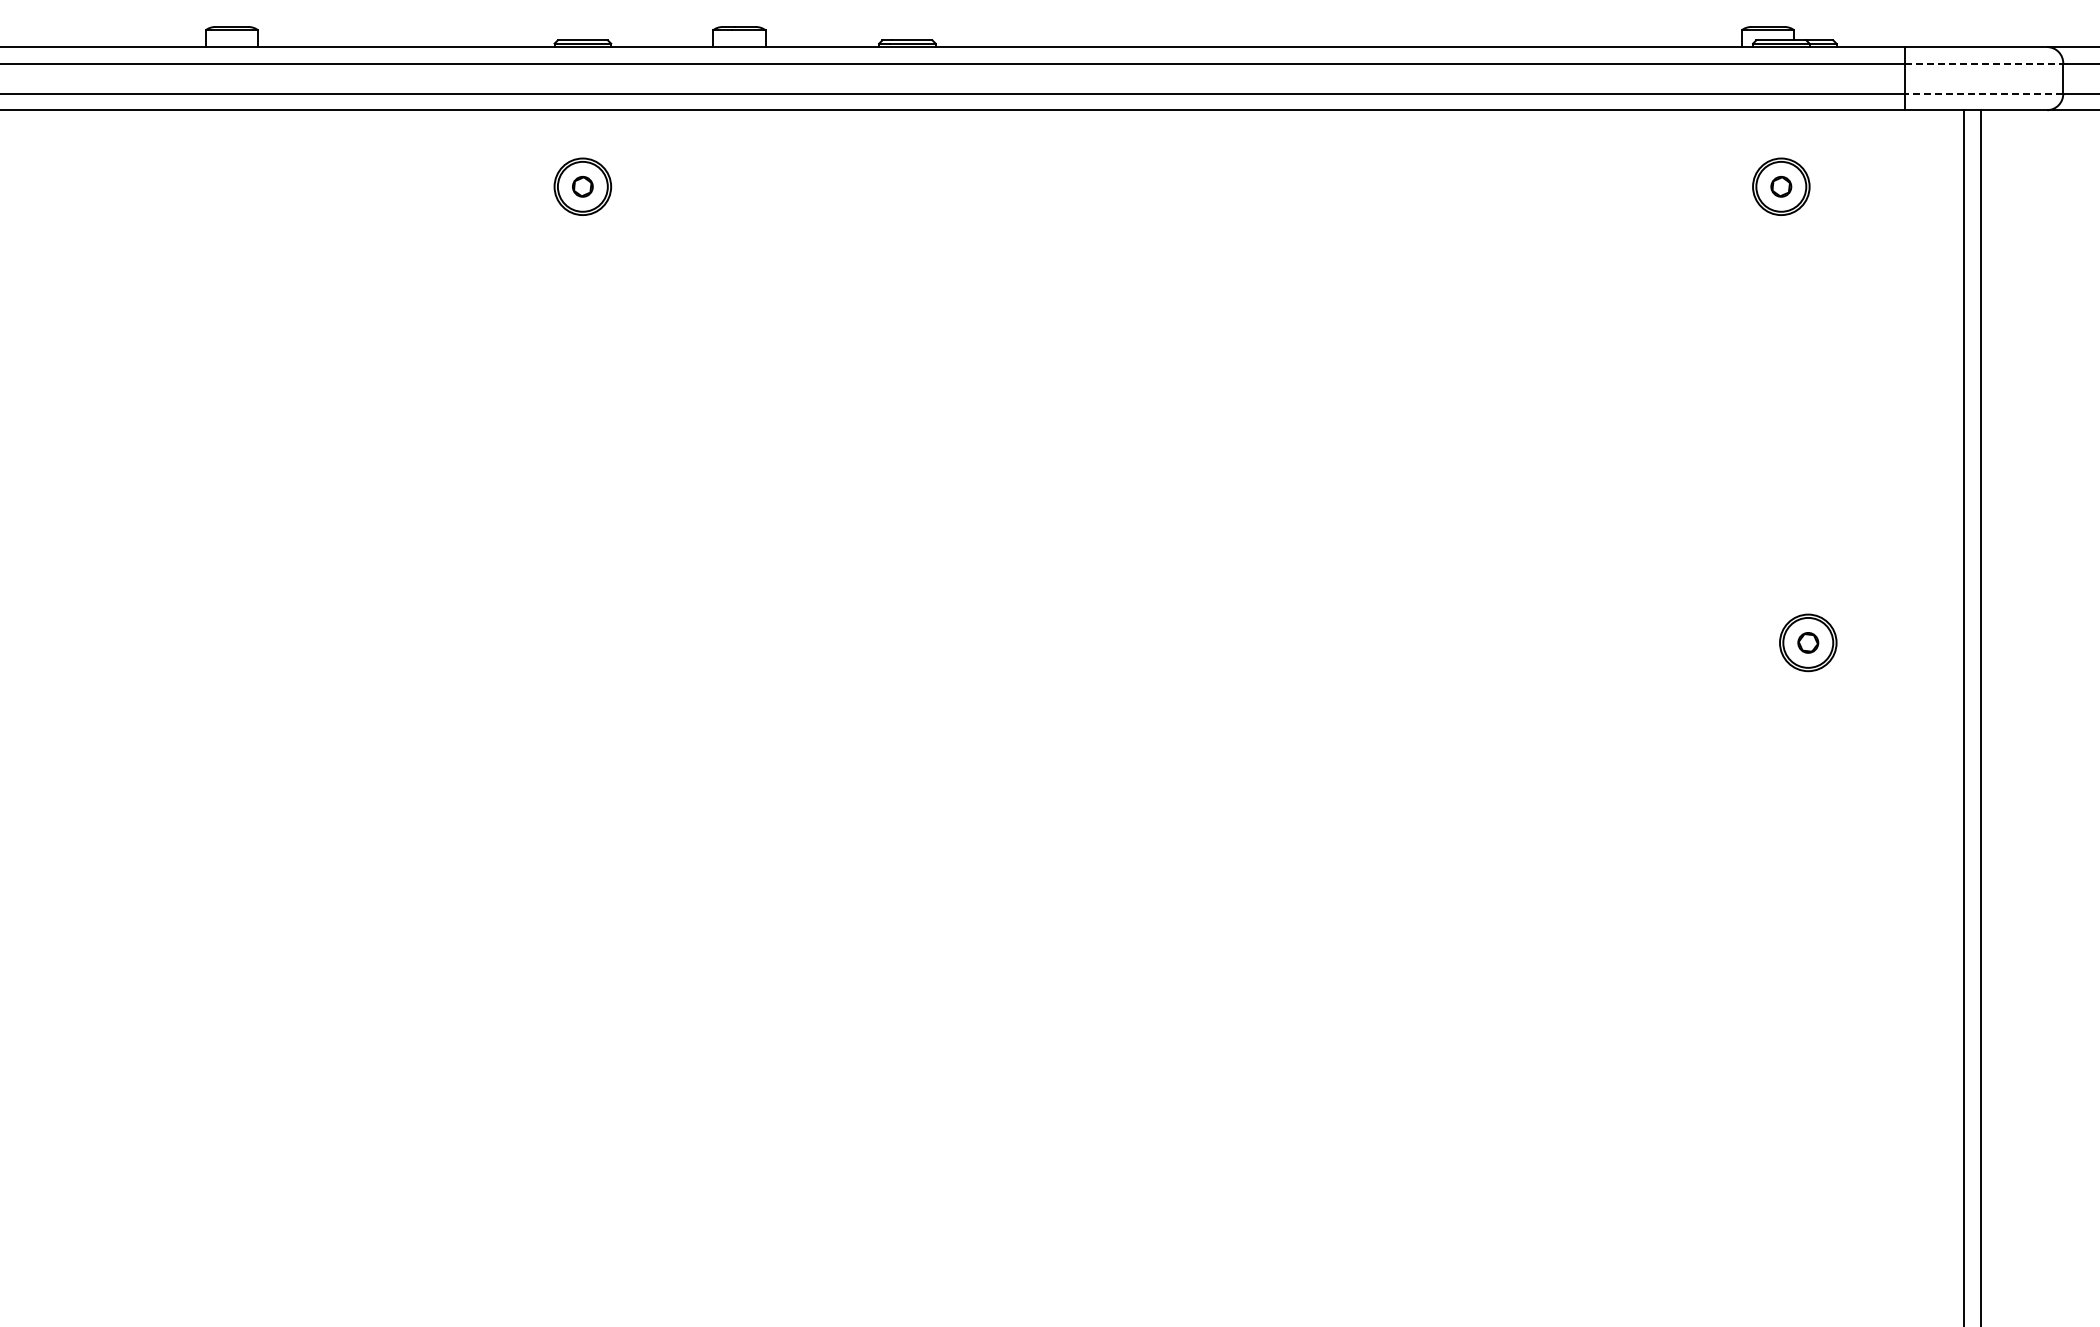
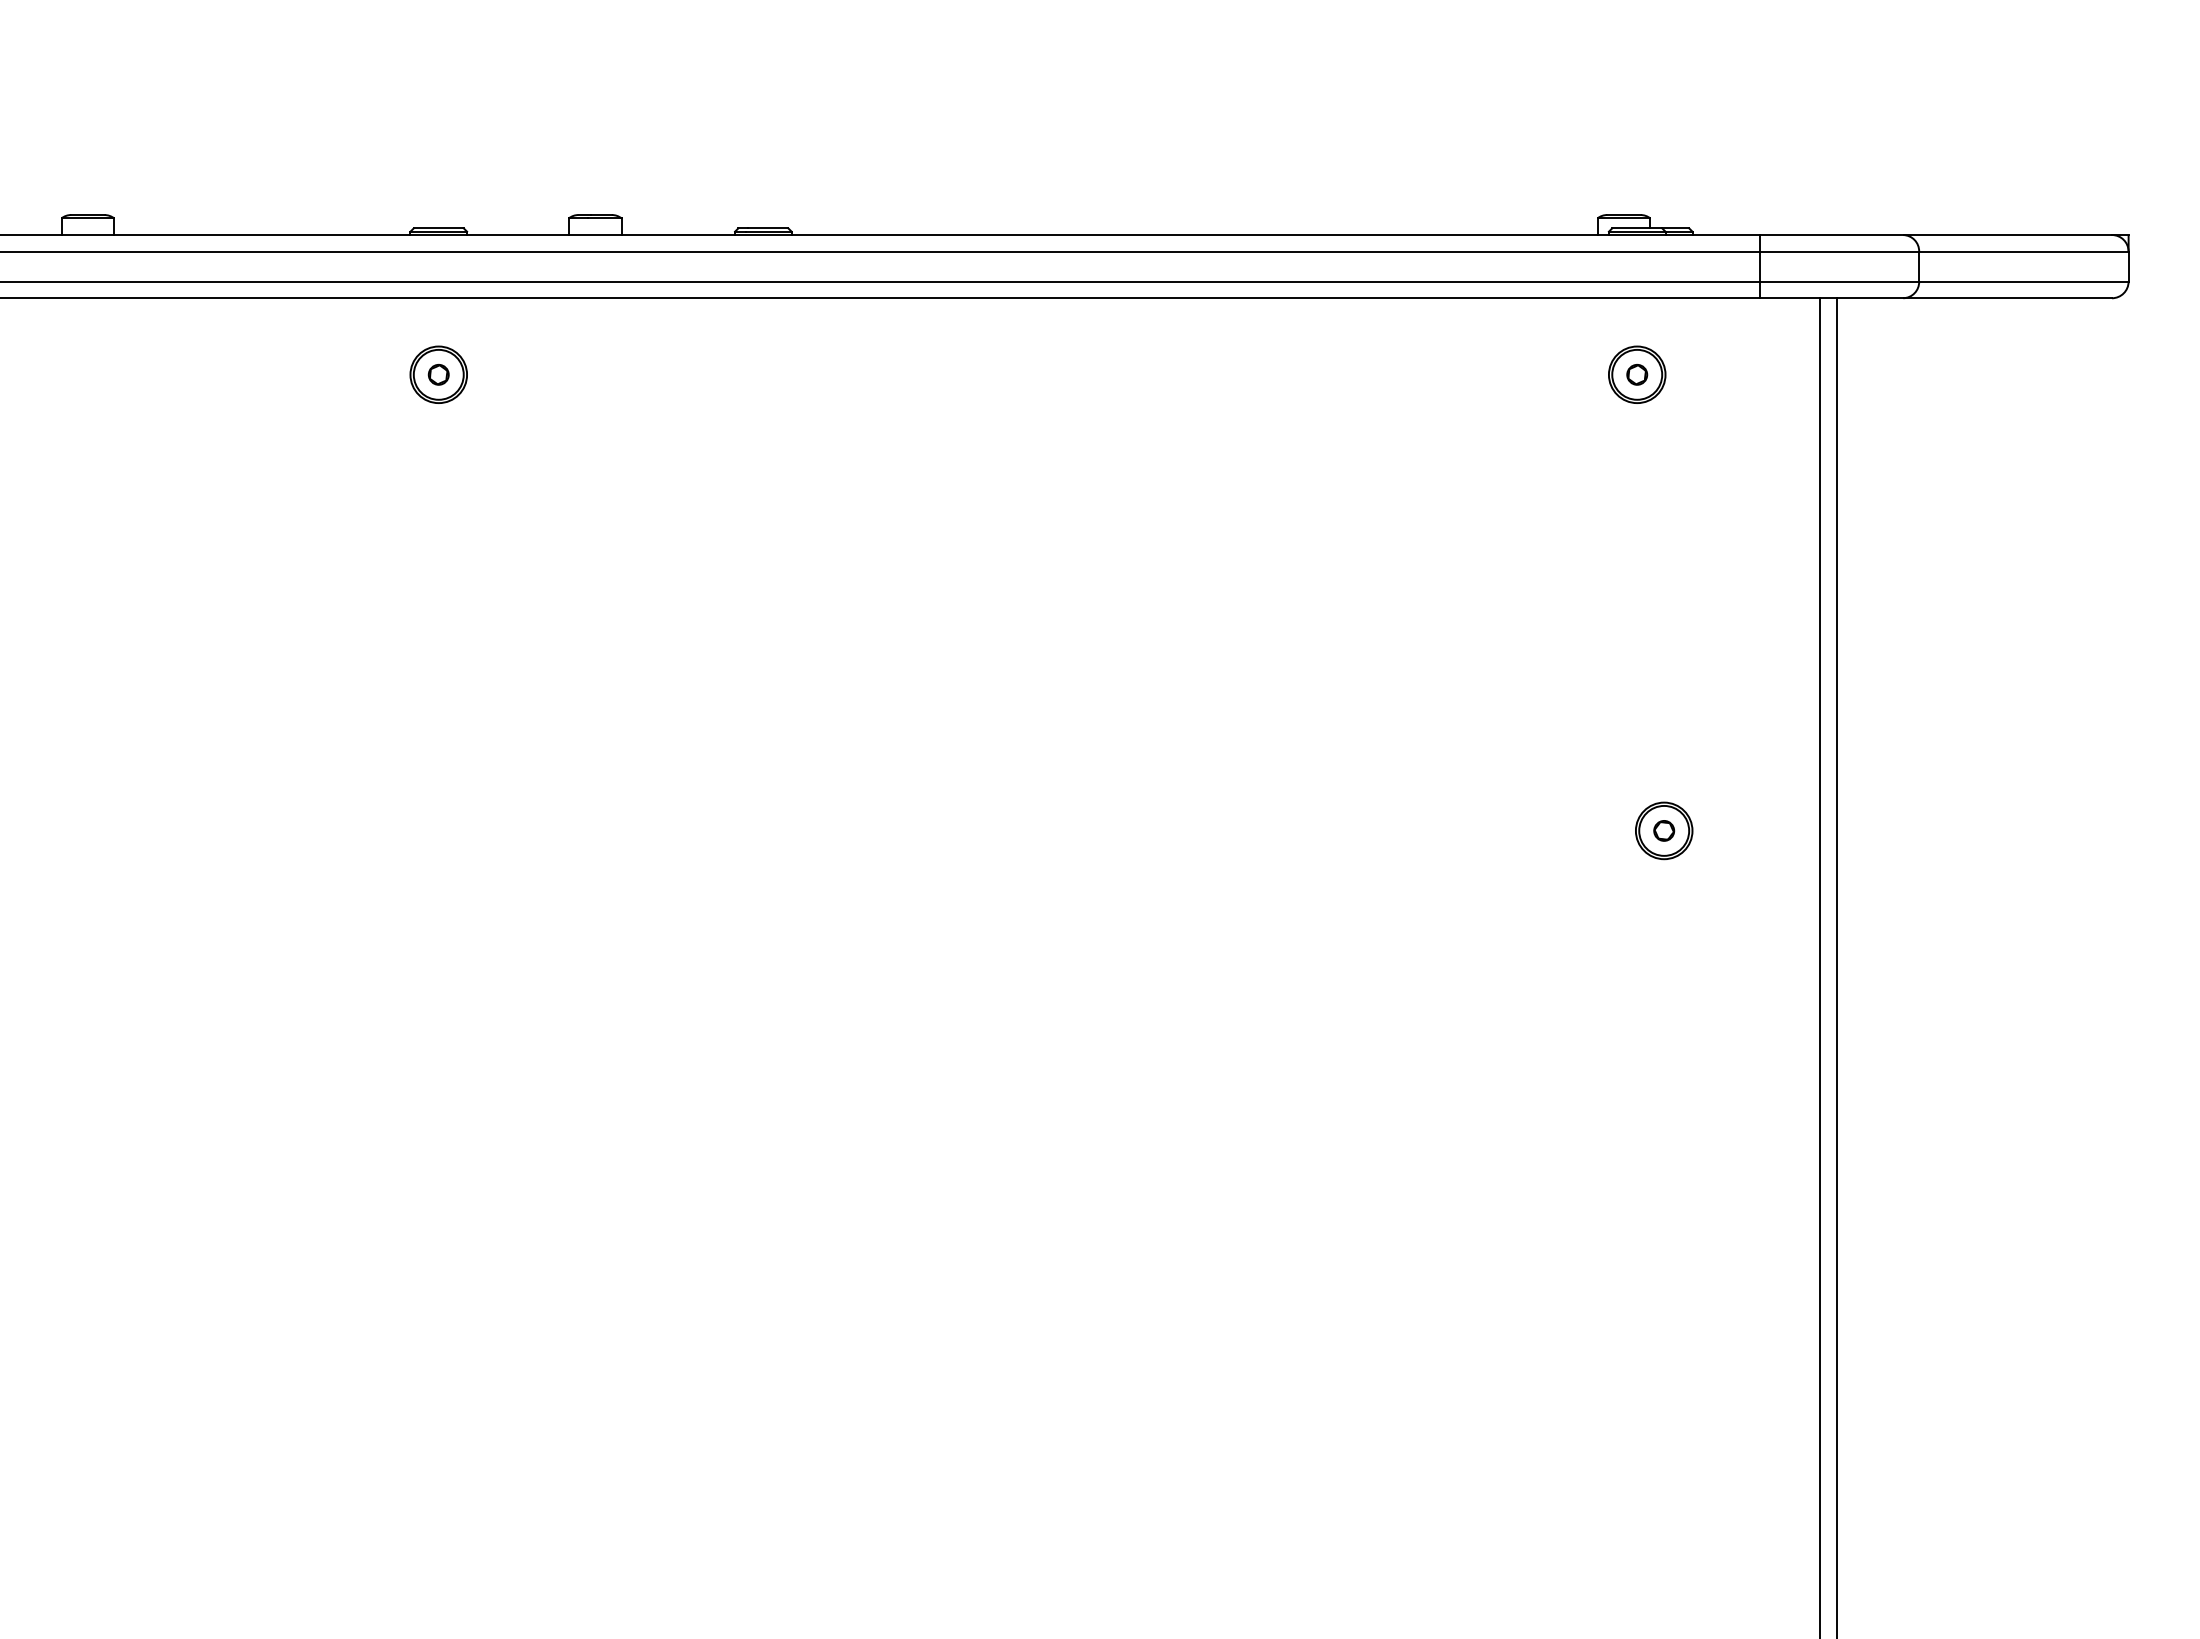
line: (1984, 63) -> (1840, 251), dashed -> solid
line: (1983, 93) -> (1839, 281), dashed -> solid

